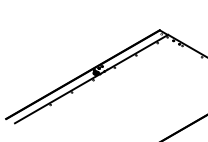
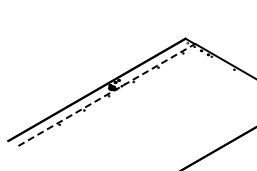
line: (91, 79) -> (106, 95), solid -> dashed

